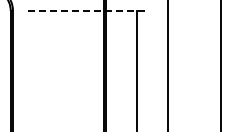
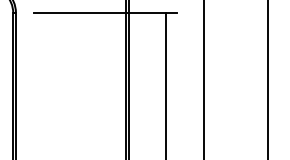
line: (87, 10) -> (106, 12), dashed -> solid

